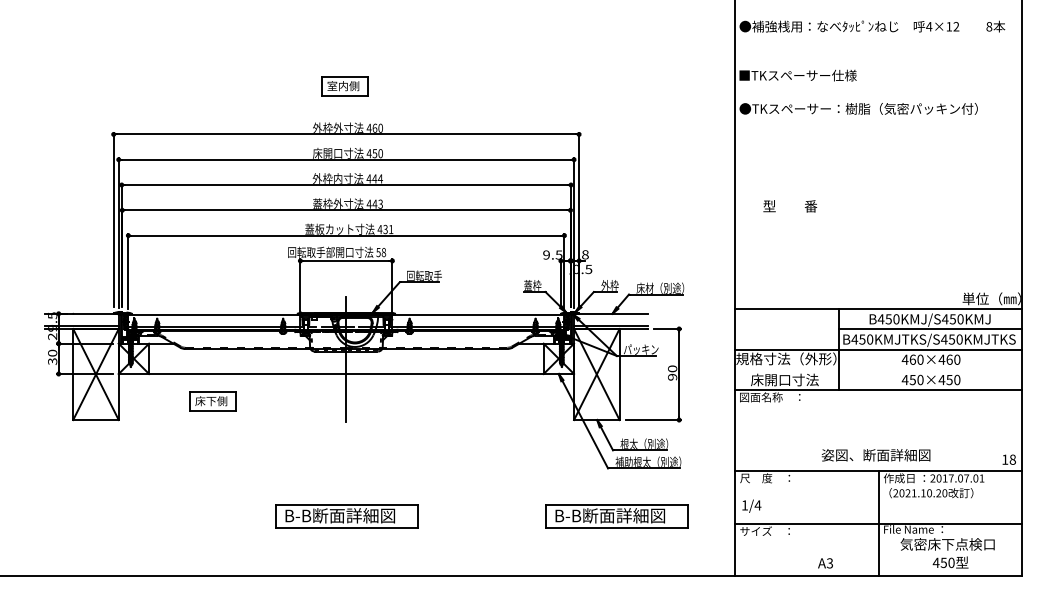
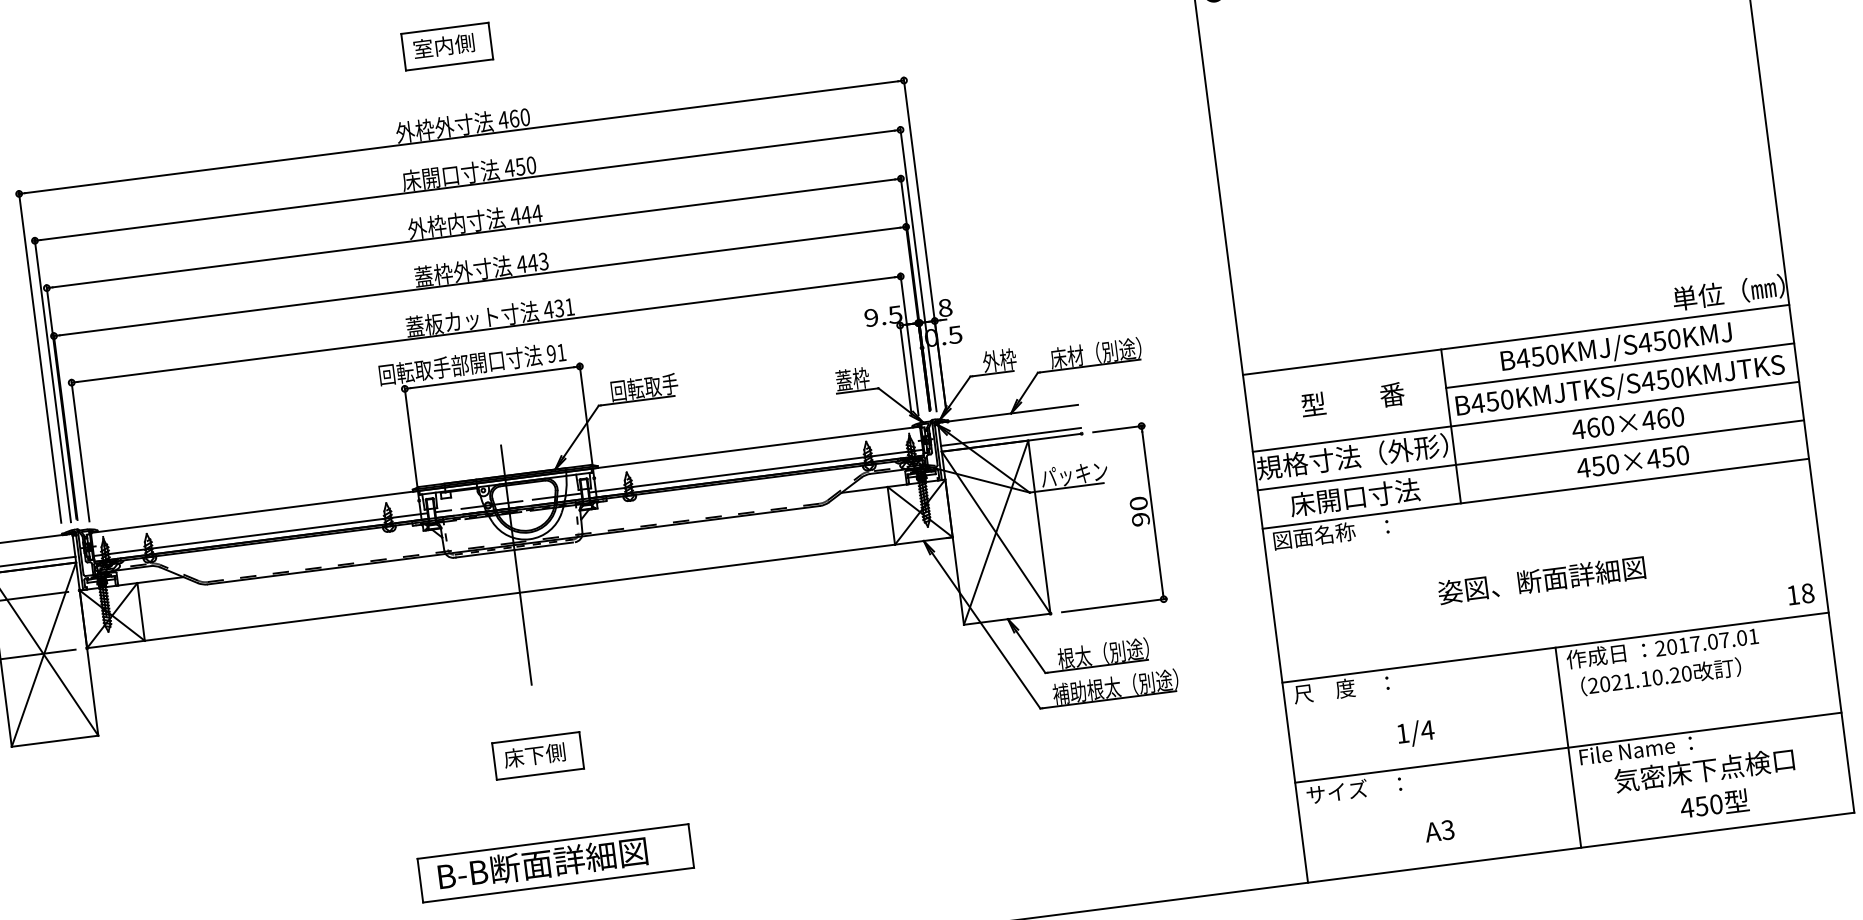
text: (790, 206) -> (1353, 399), moved
text: (381, 252) -> (557, 353), 58 -> 91
line: (878, 369) -> (1530, 454), added
part: (212, 401) -> (537, 755), moved
text: (875, 455) -> (1540, 580), moved
text: (751, 505) -> (1415, 732), moved
part: (616, 516) -> (1068, 797), removed
text: (825, 563) -> (1439, 831), moved

